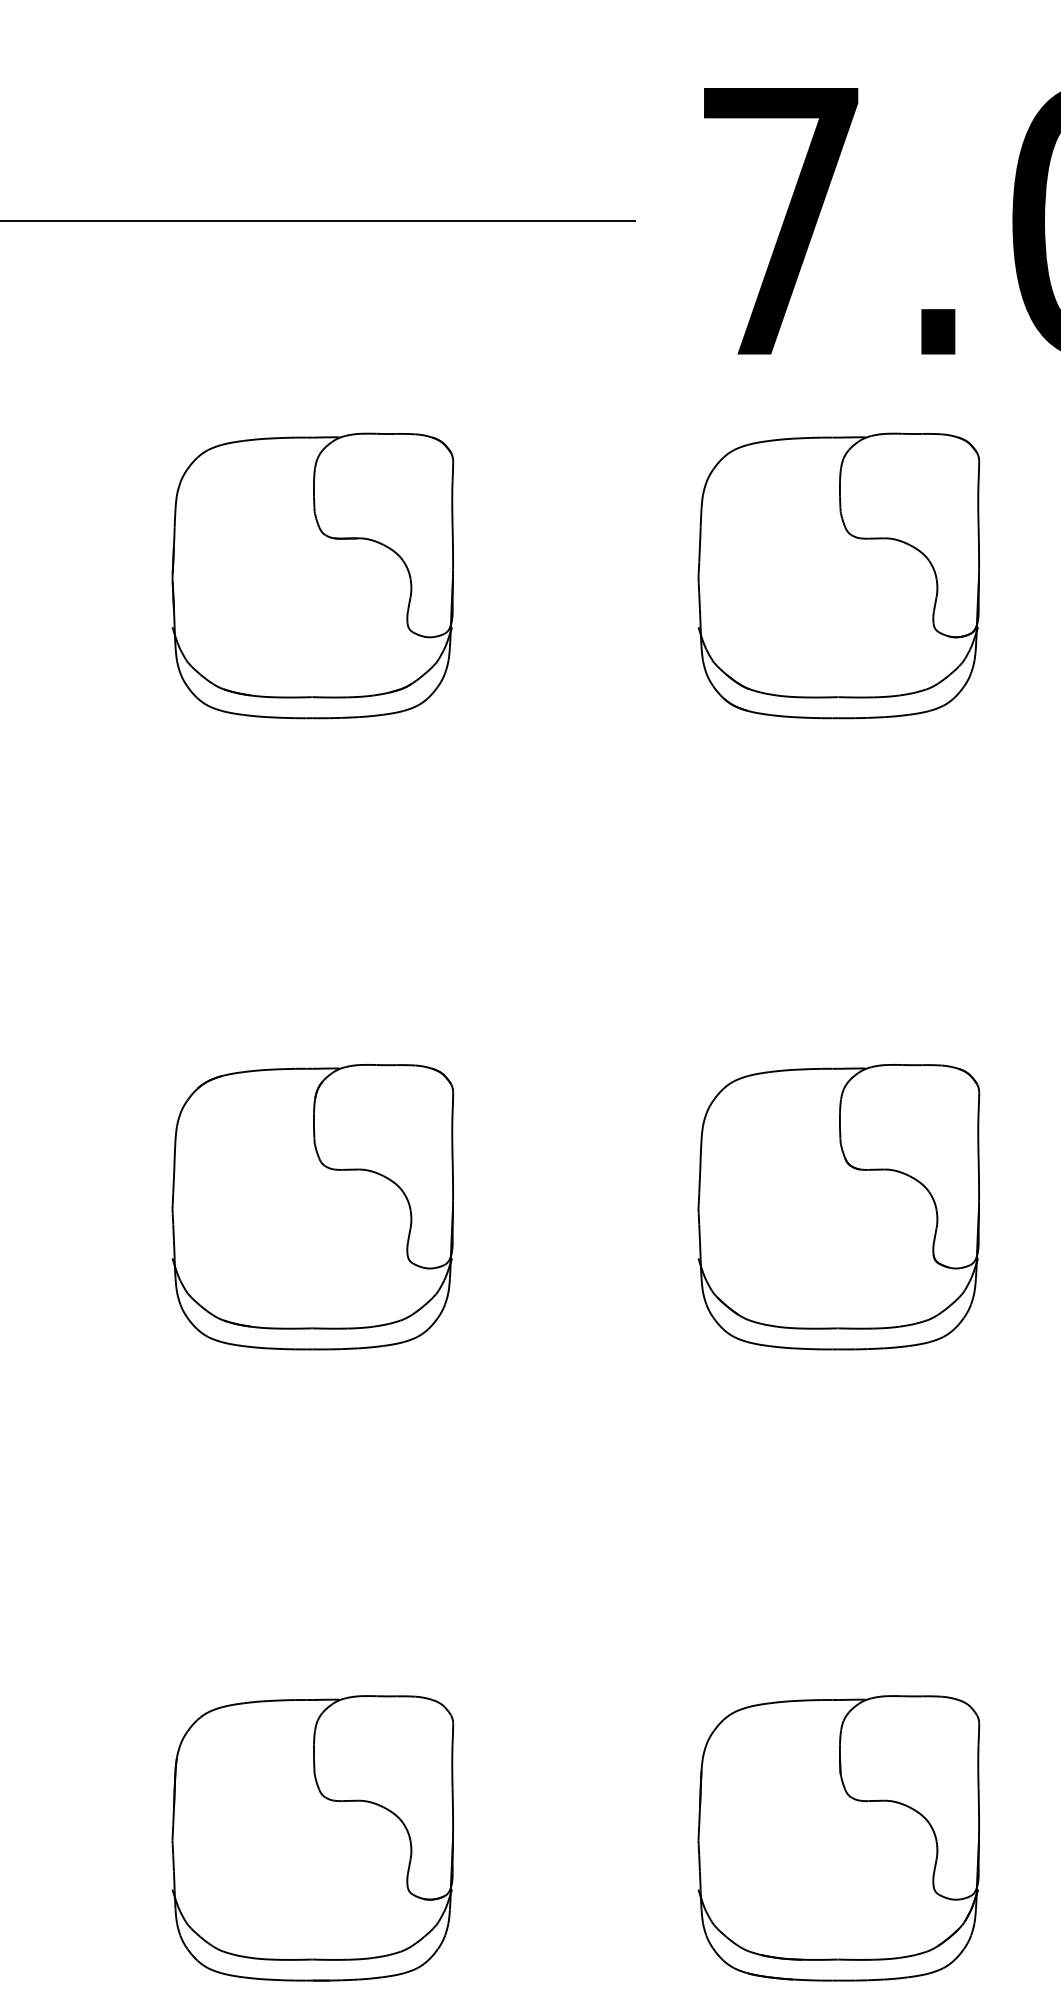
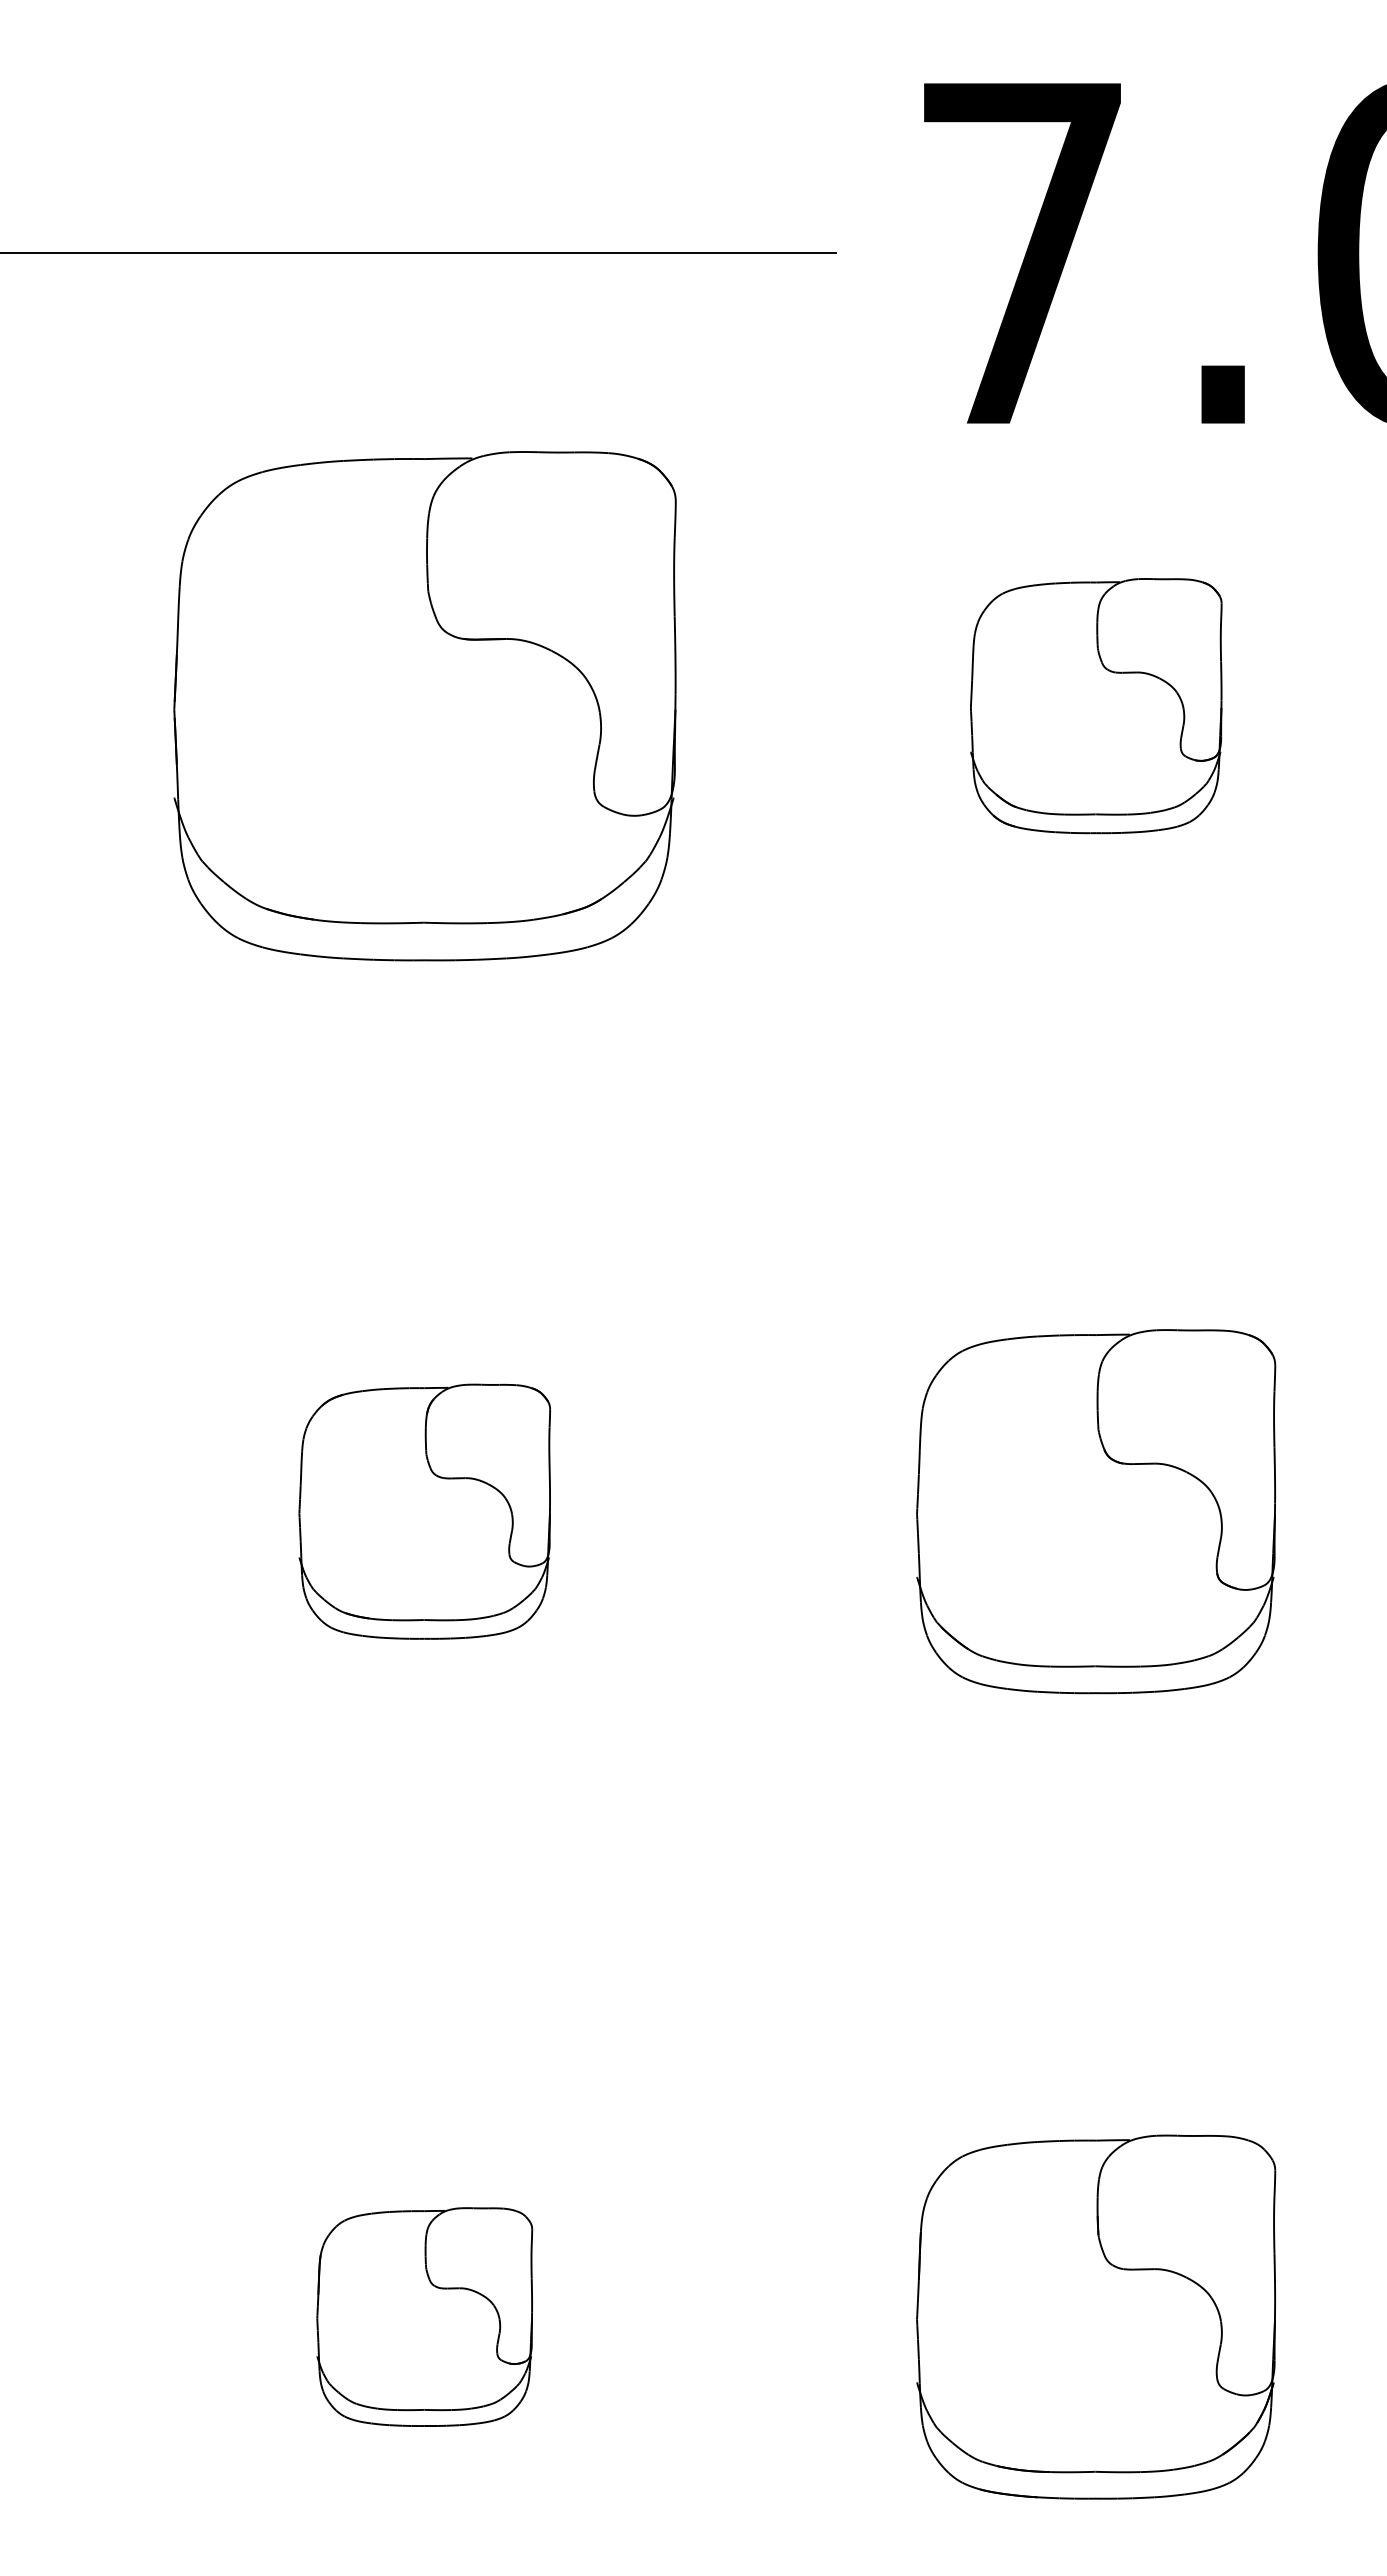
part: (312, 575) -> (424, 705), size x1.4
part: (839, 575) -> (1096, 705), size x0.7
part: (312, 1207) -> (424, 1511), size x0.7
part: (312, 1837) -> (424, 2316), size x0.6

